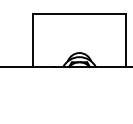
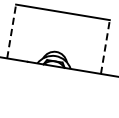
line: (33, 40) -> (11, 31), solid -> dashed
line: (125, 40) -> (105, 46), solid -> dashed

